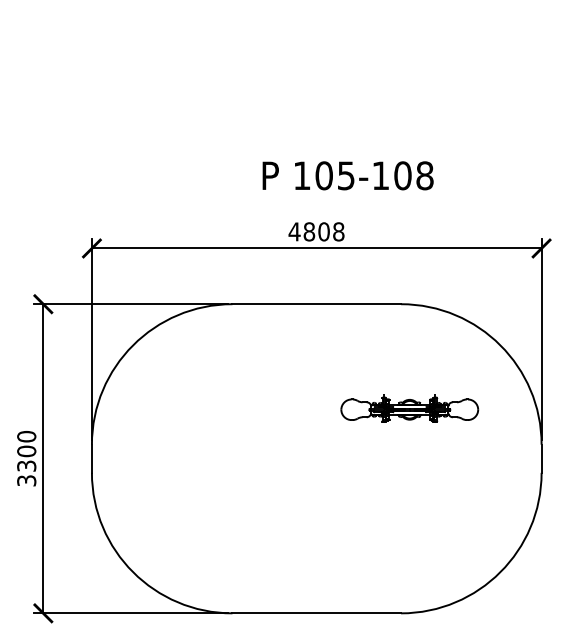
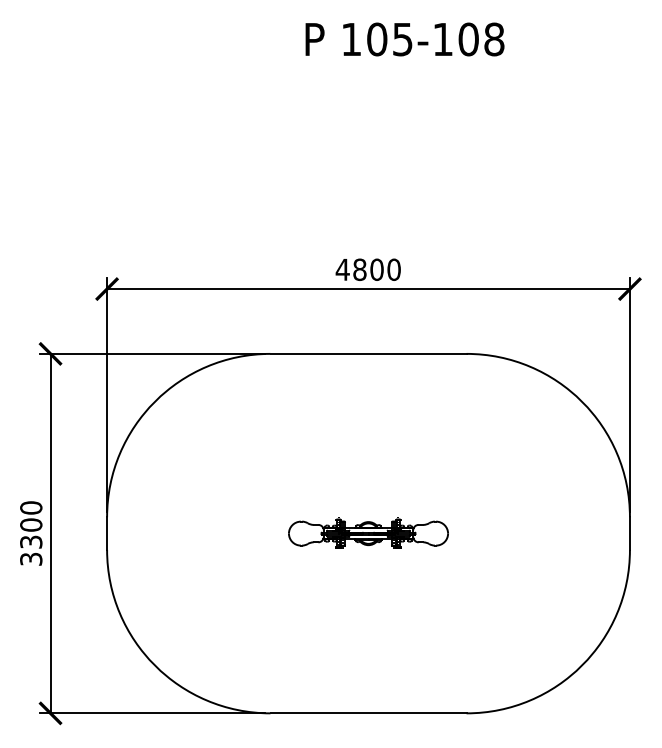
text: (347, 175) -> (404, 39), moved
text: (338, 231) -> (393, 269), 4808 -> 4800
part: (409, 408) -> (368, 532), moved

